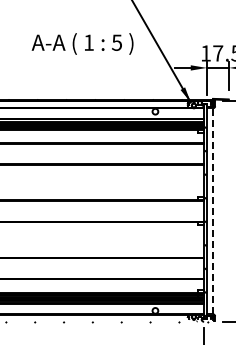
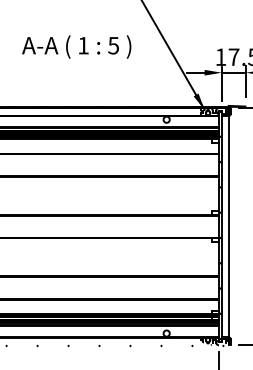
text: (82, 43) -> (76, 46), moved
line: (213, 210) -> (229, 225), dashed -> solid

